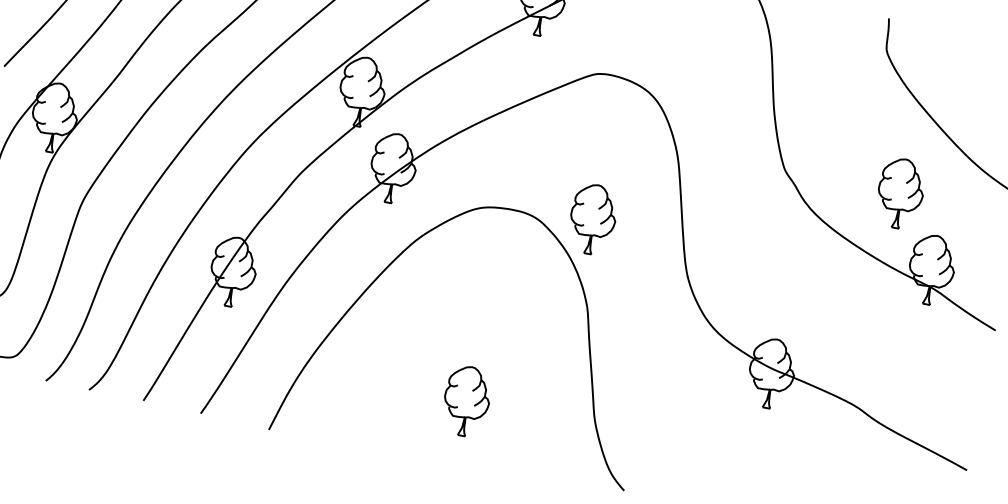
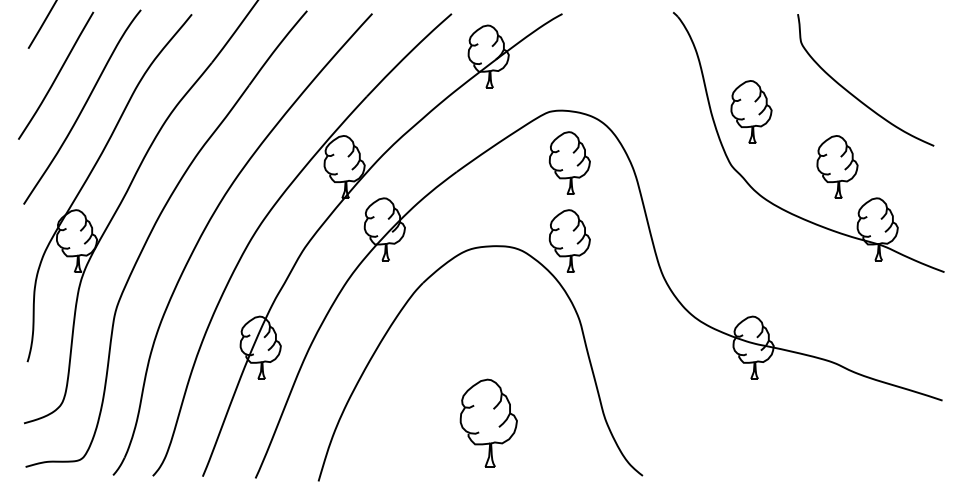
part: (818, 115) -> (751, 111), added
part: (608, 133) -> (569, 162), added
part: (466, 400) -> (488, 422), size x1.4

